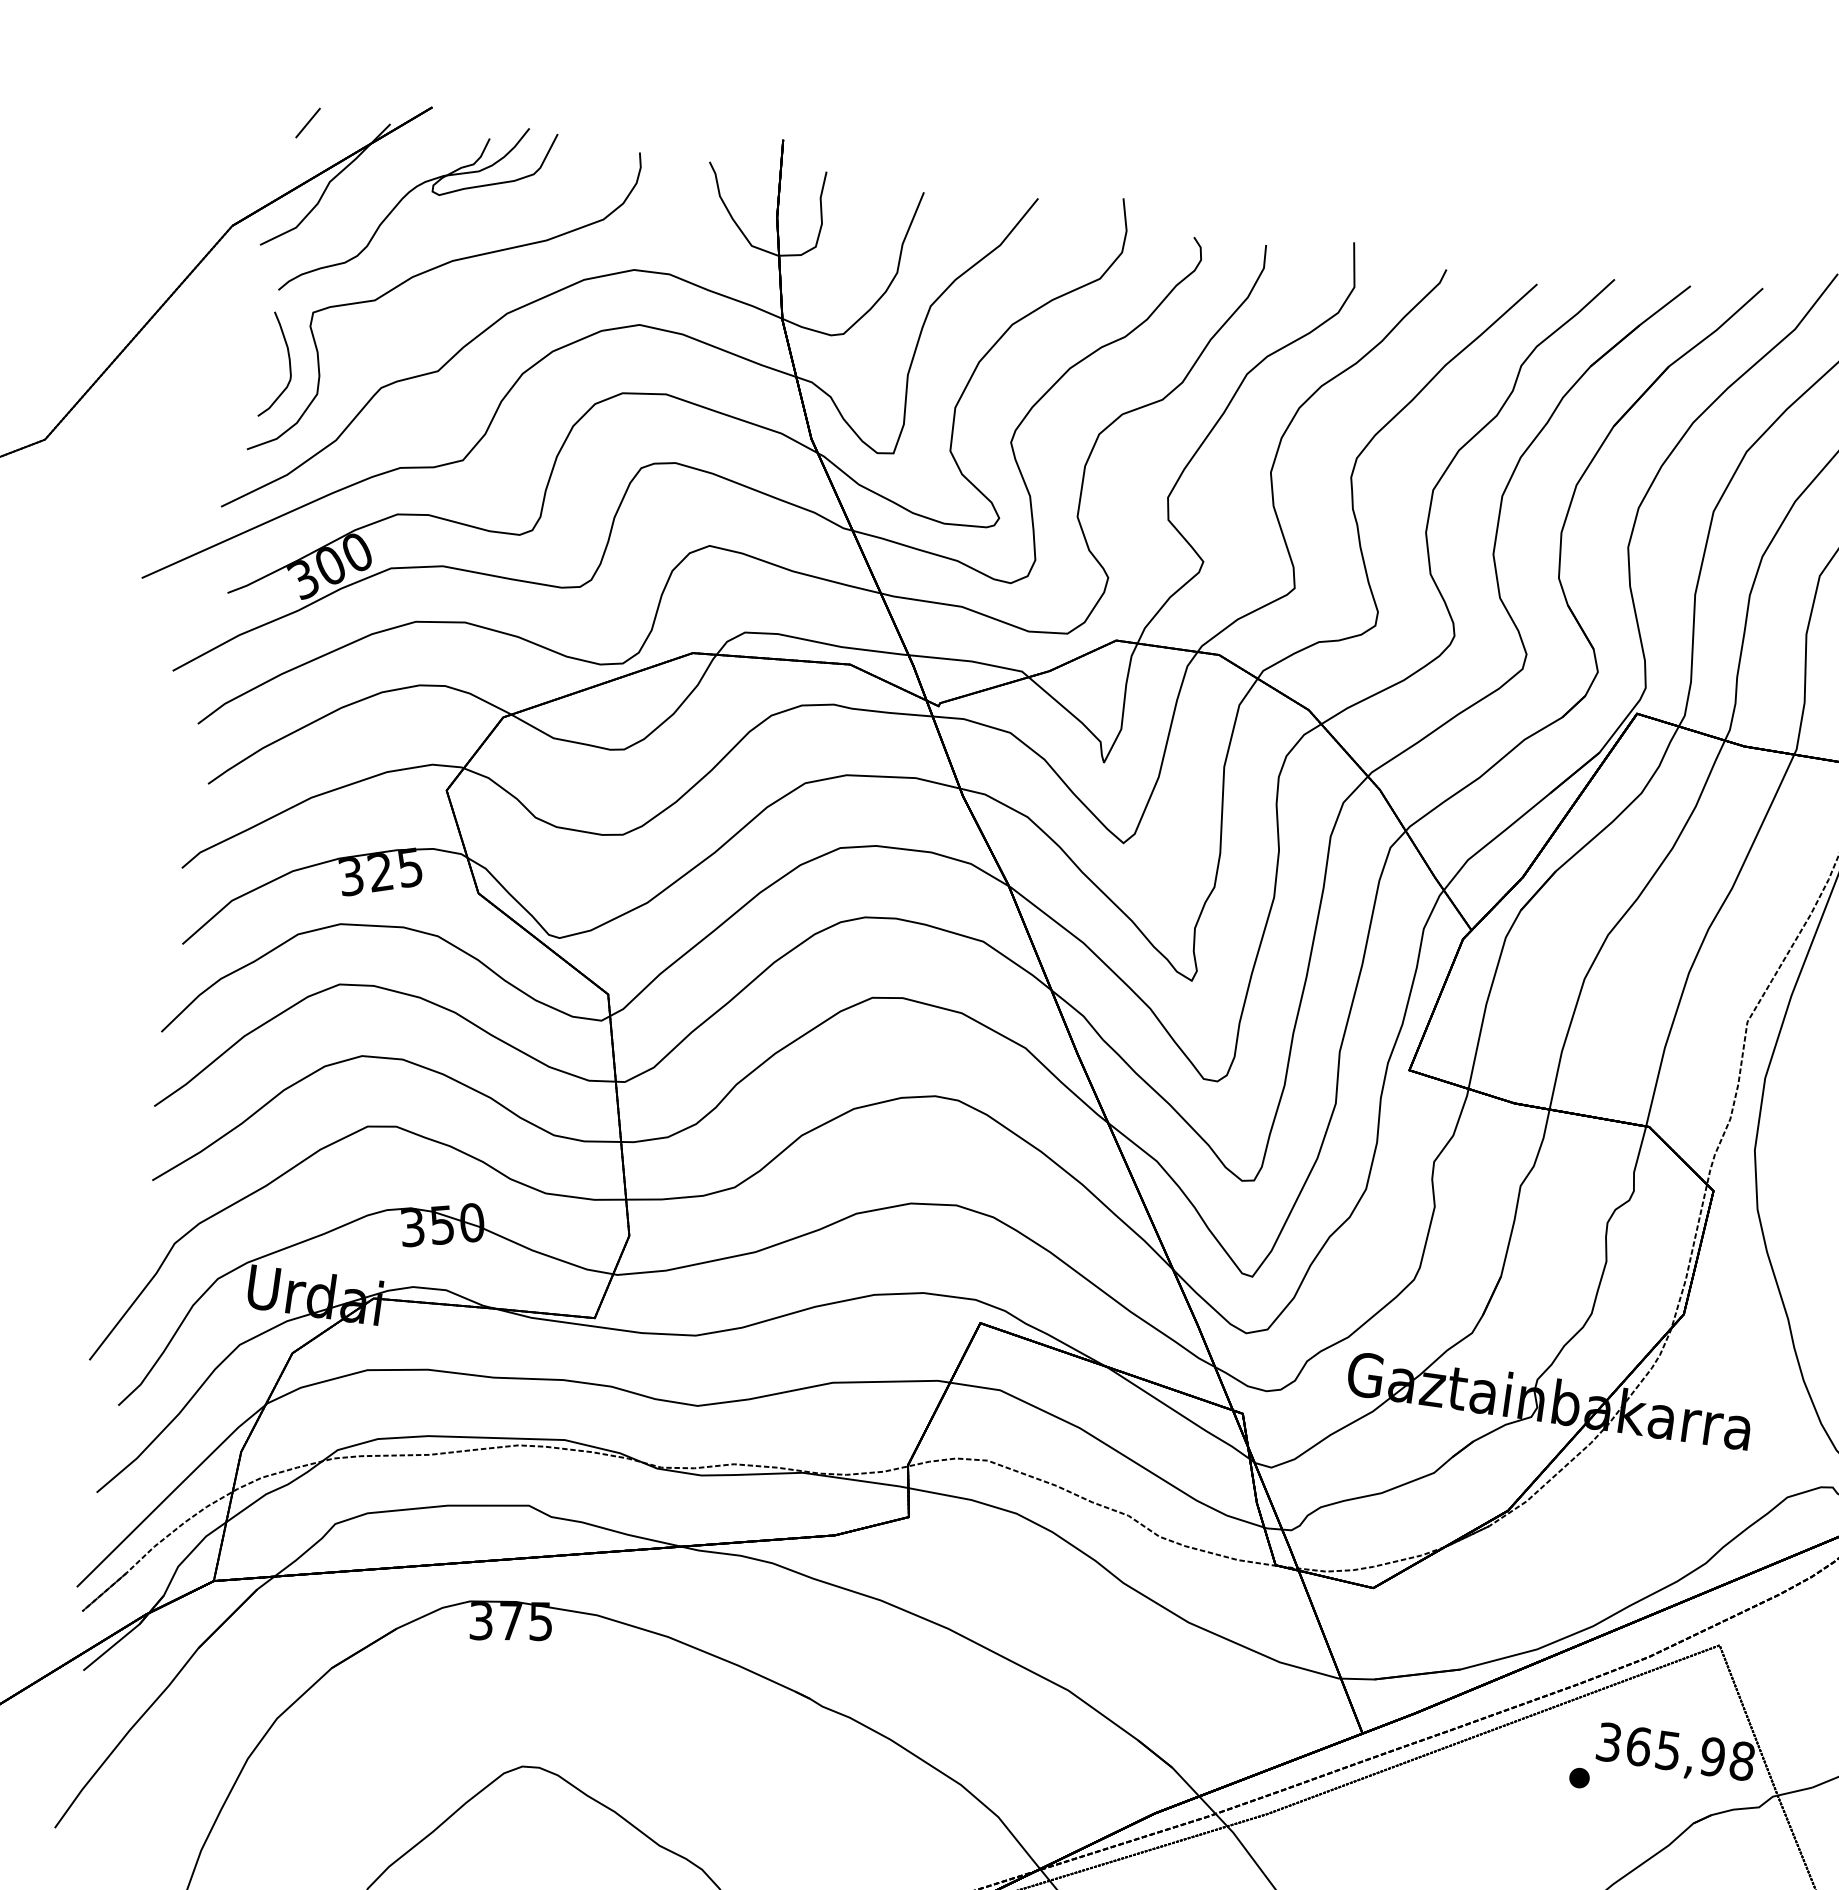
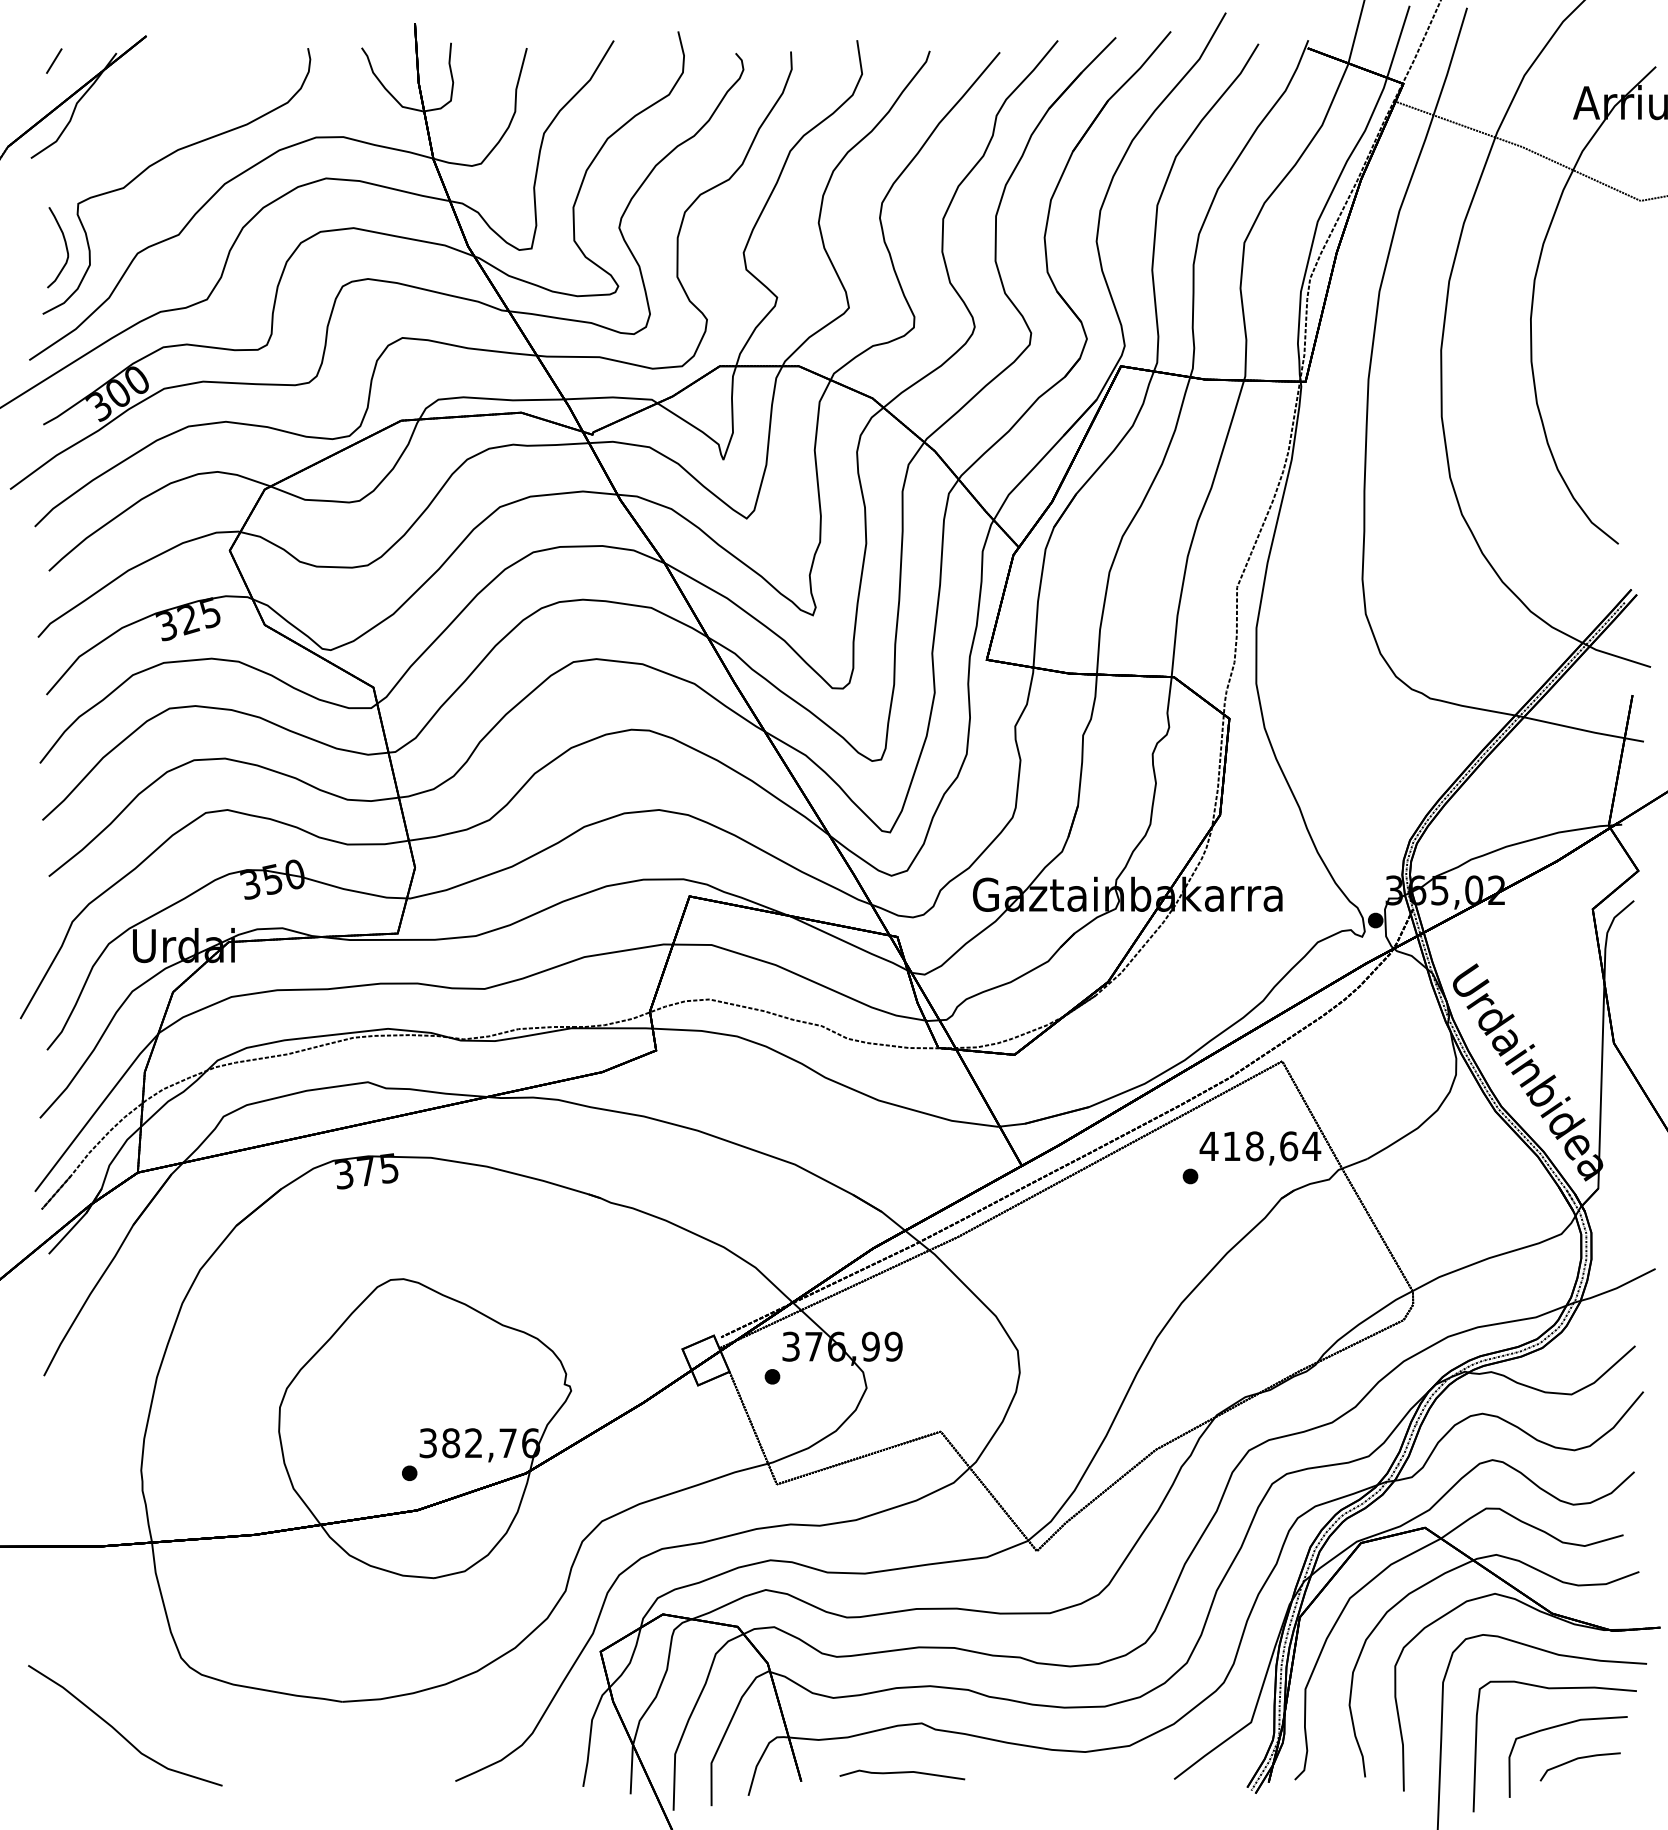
part: (406, 196) -> (136, 106), removed
text: (1675, 1751) -> (1260, 1146), 365,98 -> 418,64

